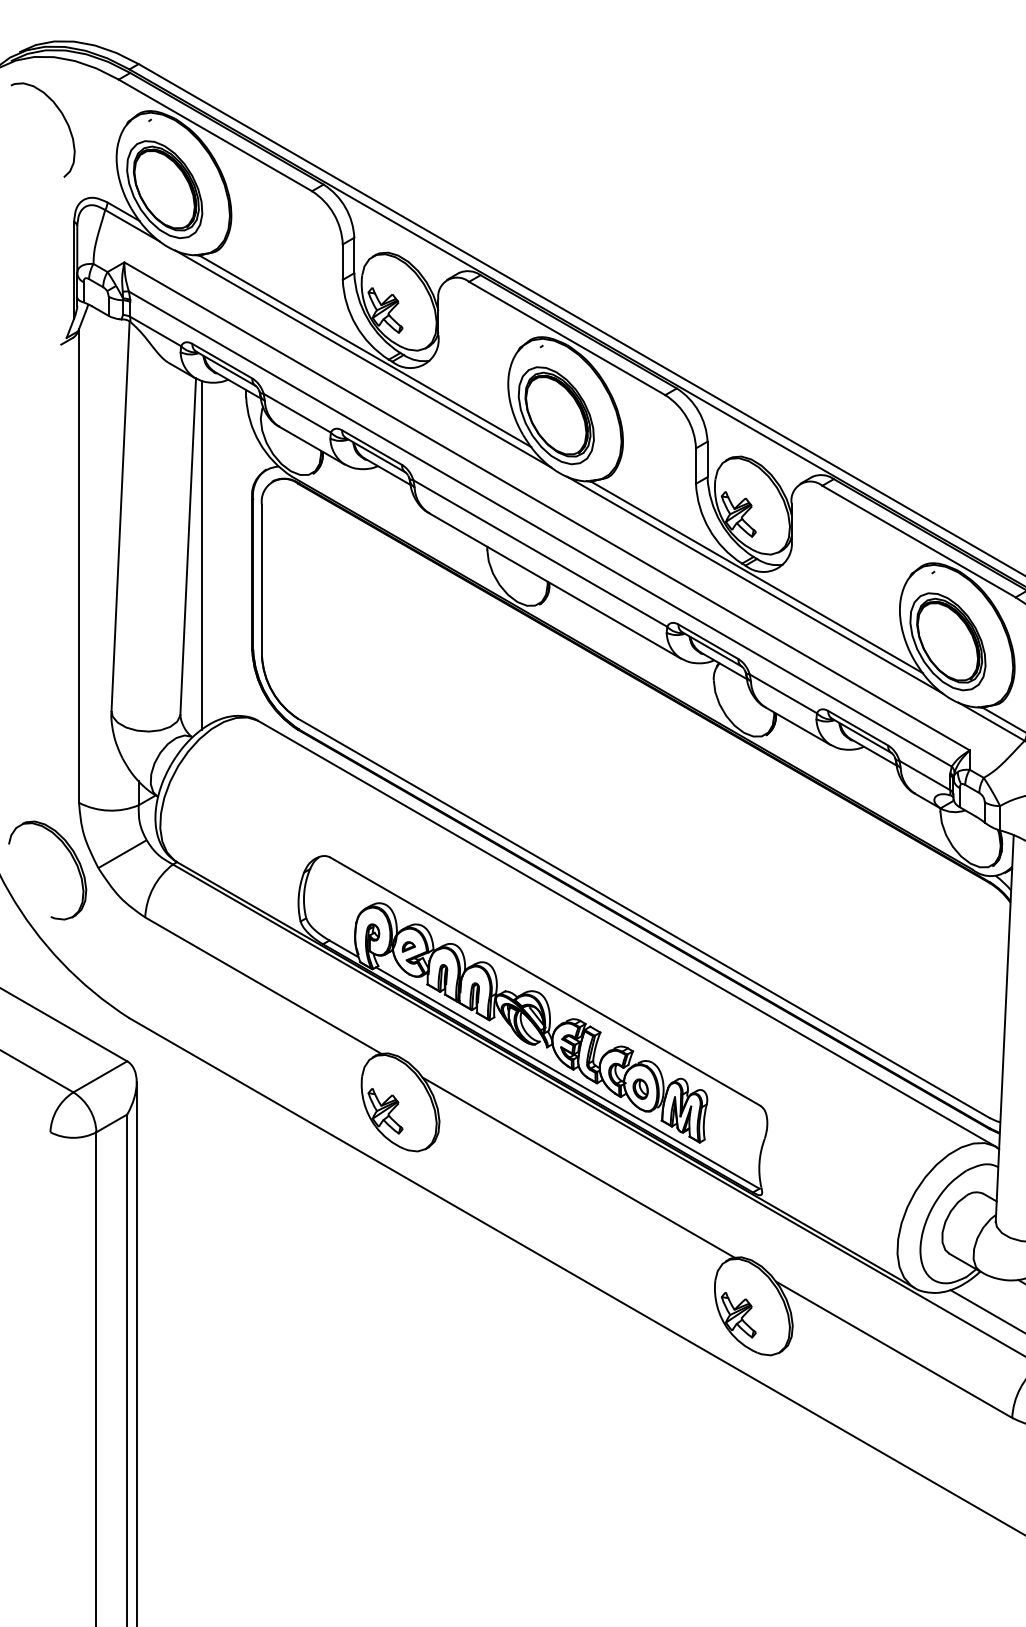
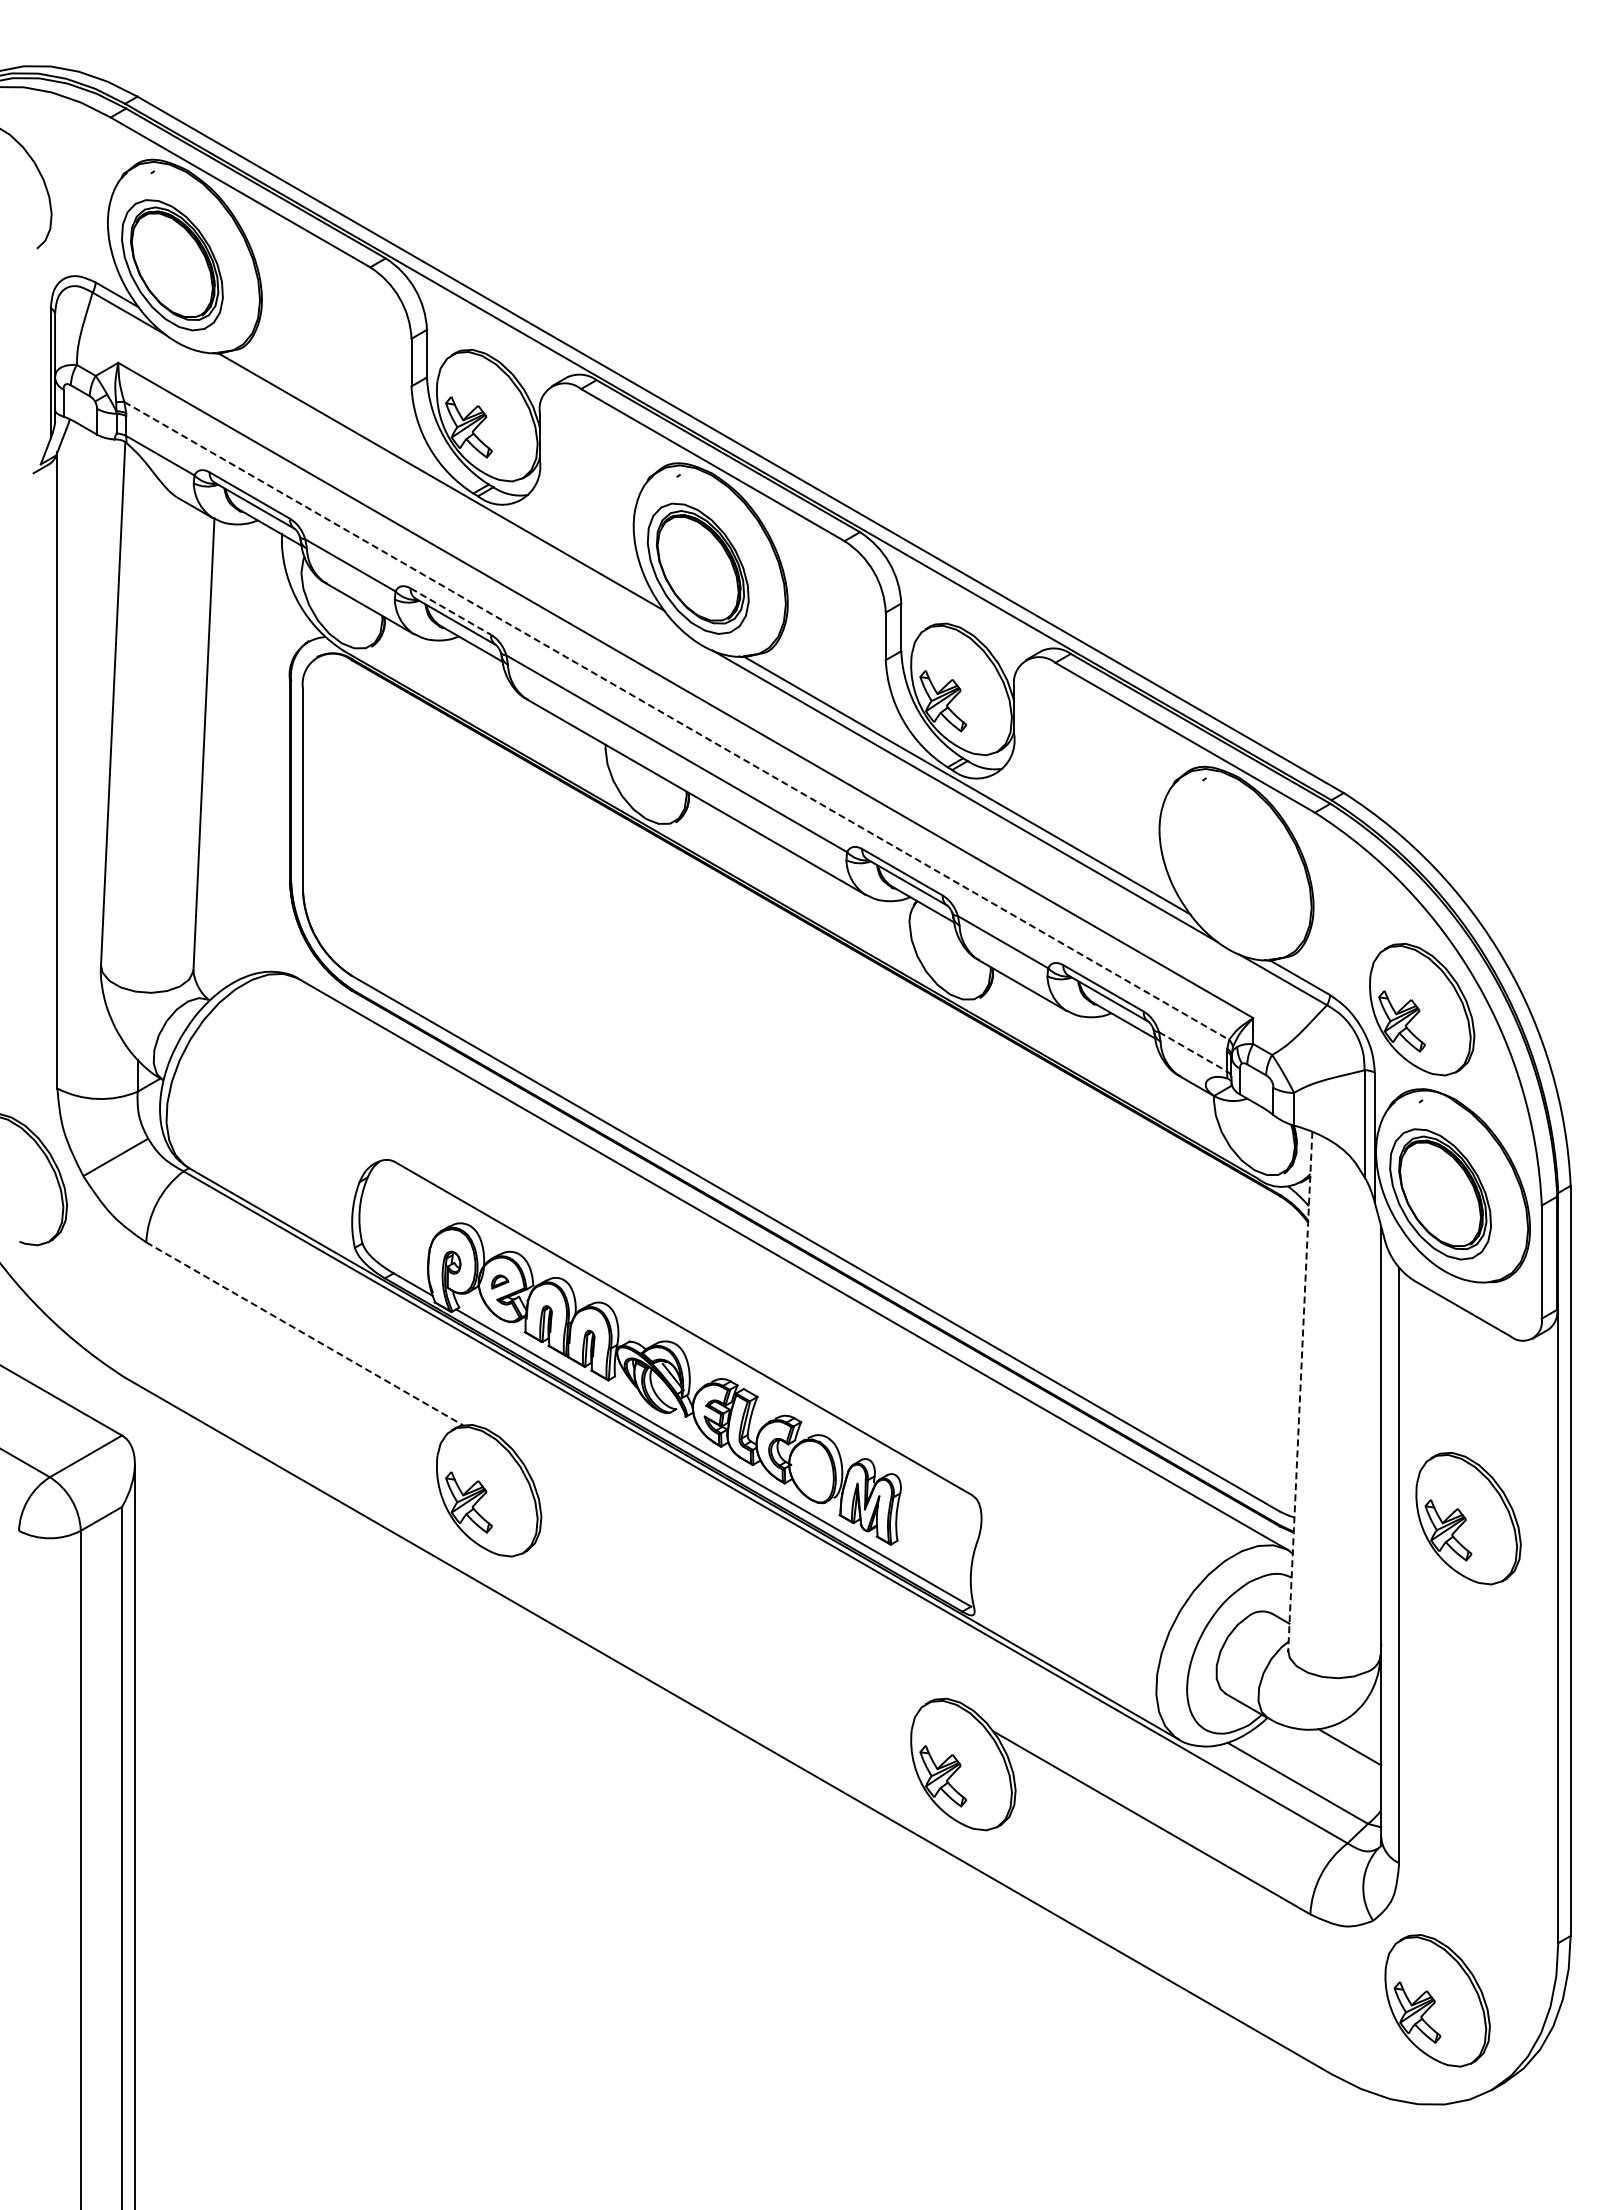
line: (362, 358) -> (438, 492), removed
line: (372, 447) -> (451, 611), solid -> dashed
line: (540, 528) -> (676, 720), solid -> dashed
line: (201, 554) -> (221, 755), removed
part: (947, 641) -> (1223, 872), removed
line: (925, 776) -> (1193, 1052), solid -> dashed
line: (263, 985) -> (304, 1333), solid -> dashed
line: (1004, 1028) -> (1300, 1391), solid -> dashed
part: (640, 1089) -> (811, 1473), removed
line: (578, 1167) -> (728, 1578), removed

